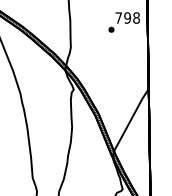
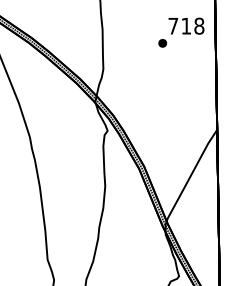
text: (127, 17) -> (186, 25), 798 -> 718

